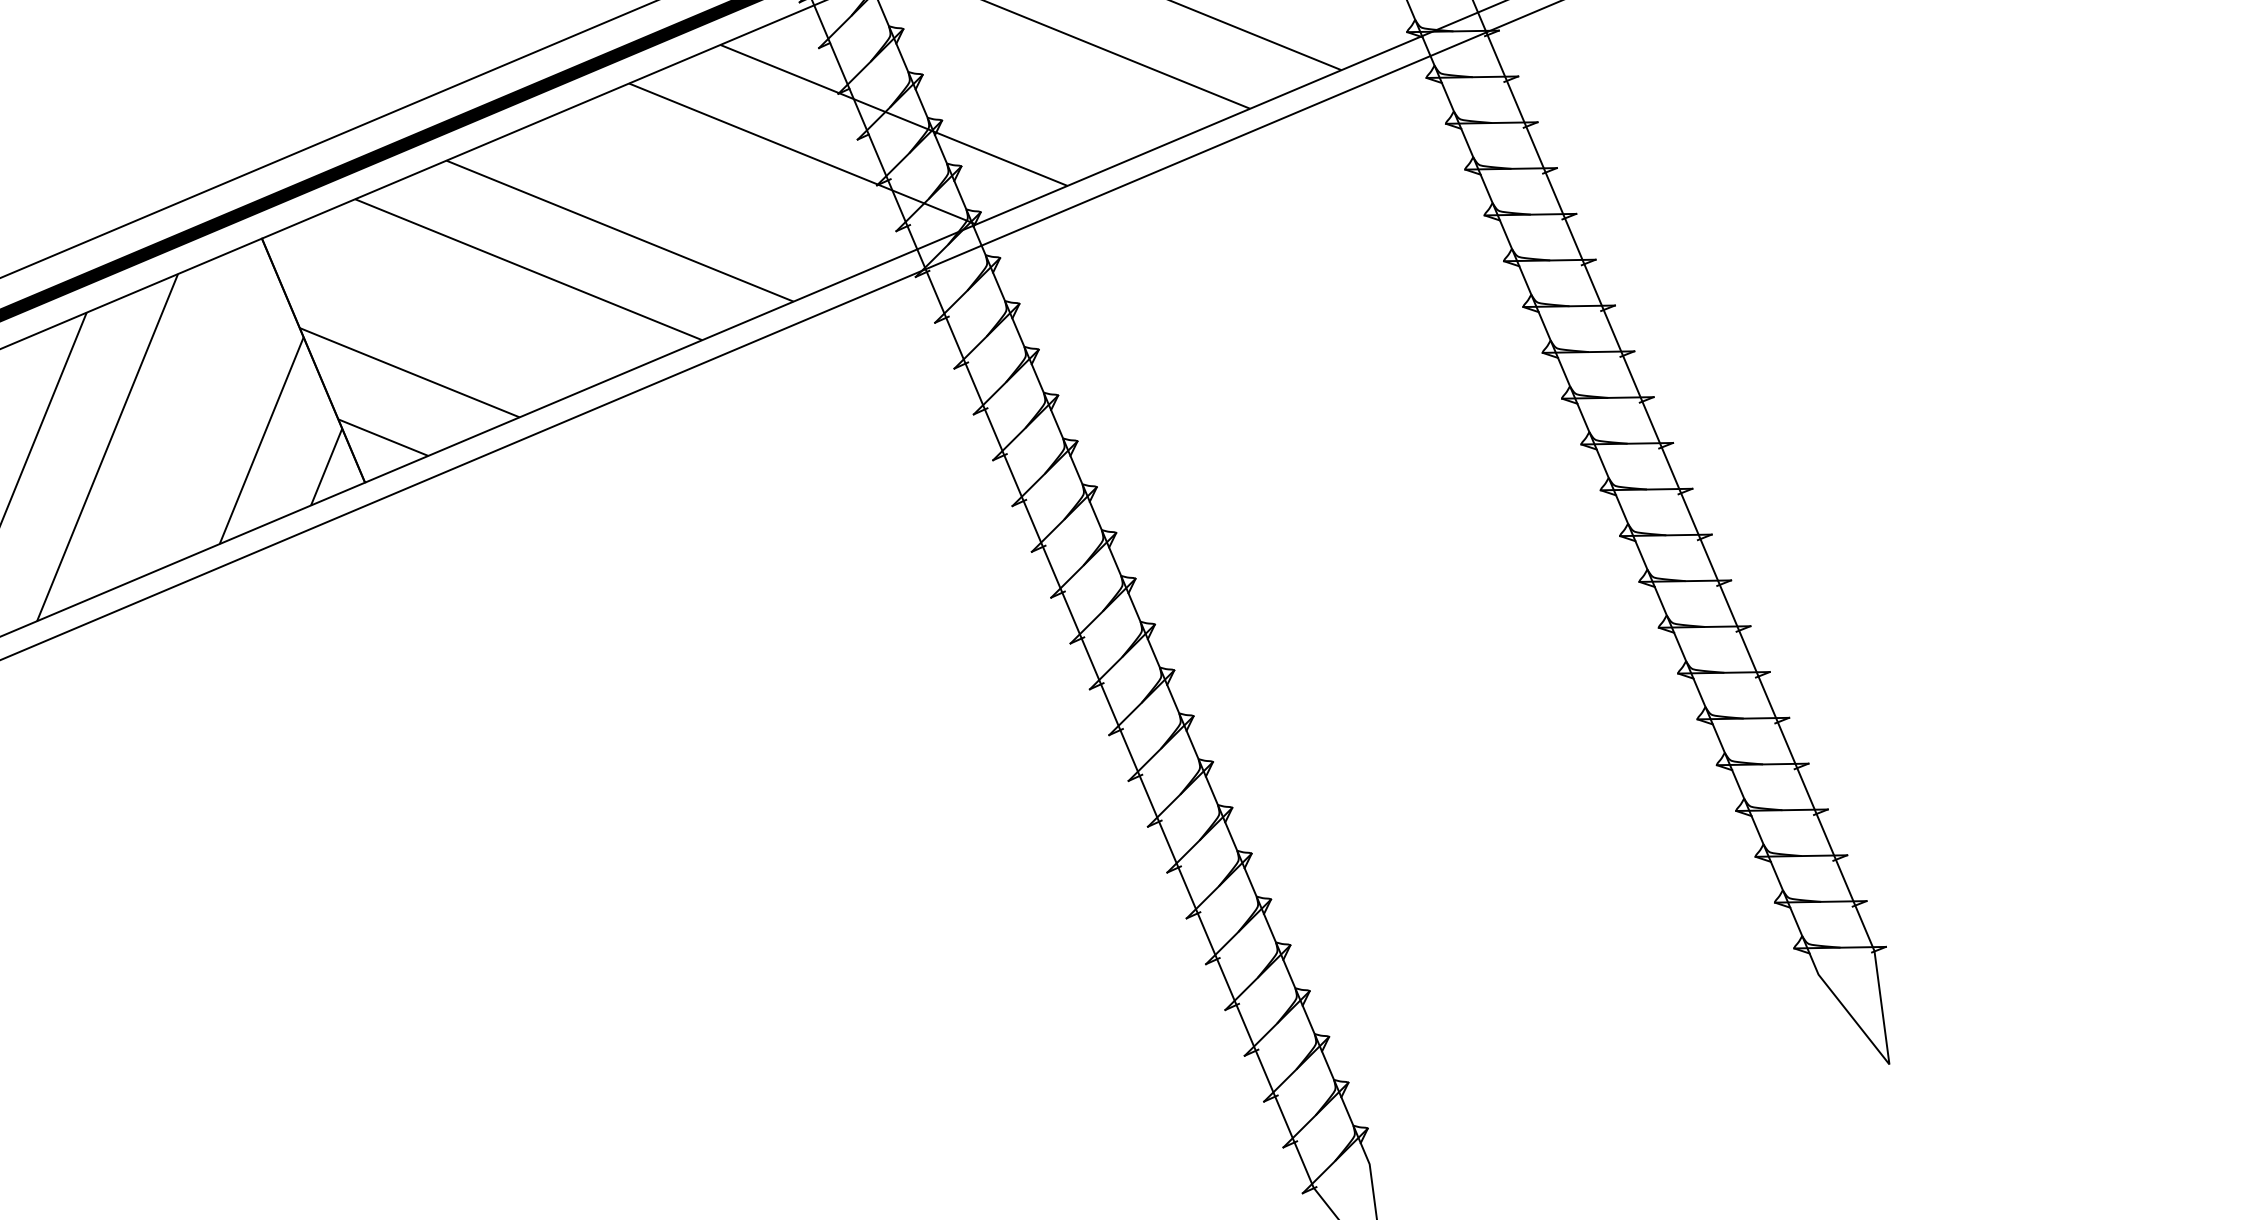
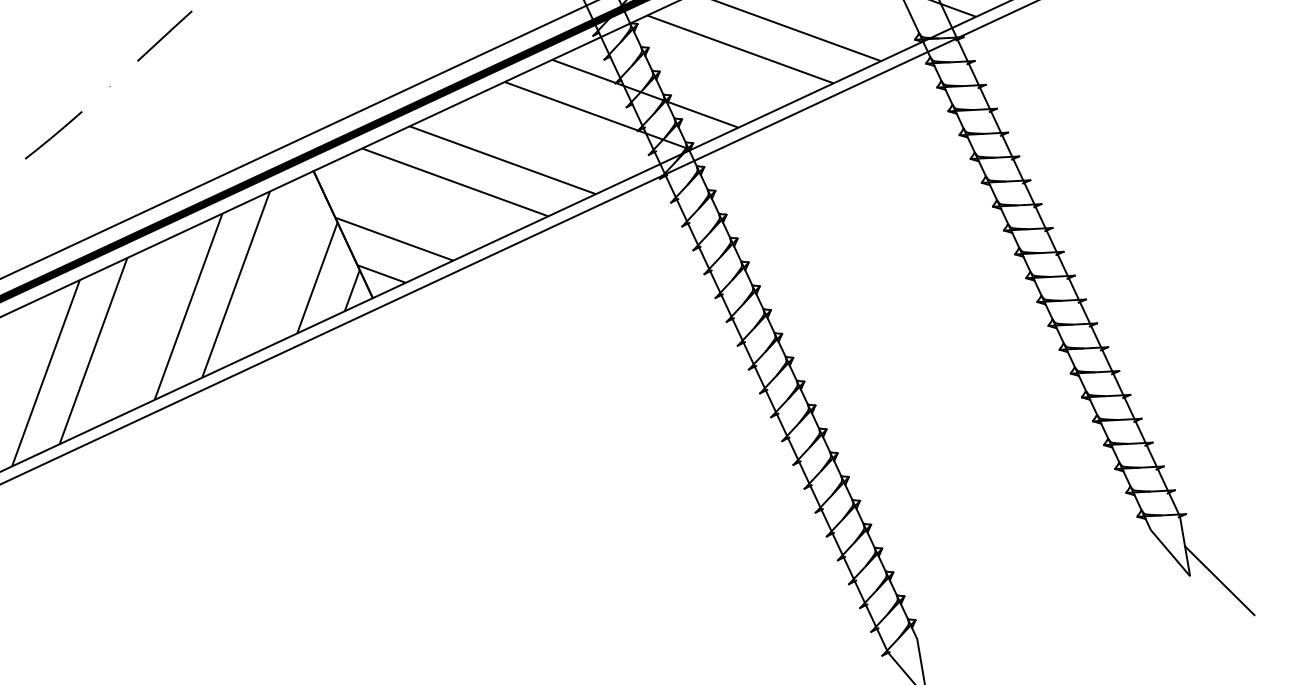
line: (1944, 1074) -> (1219, 580), added

